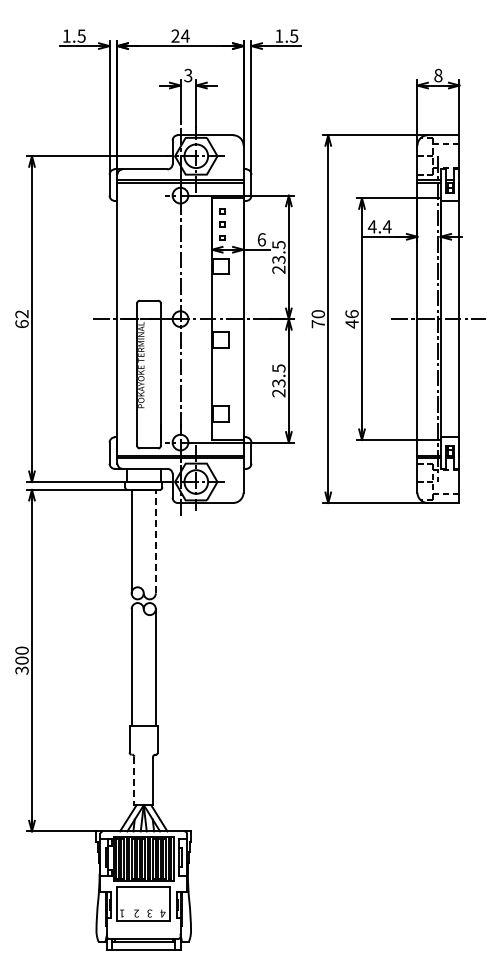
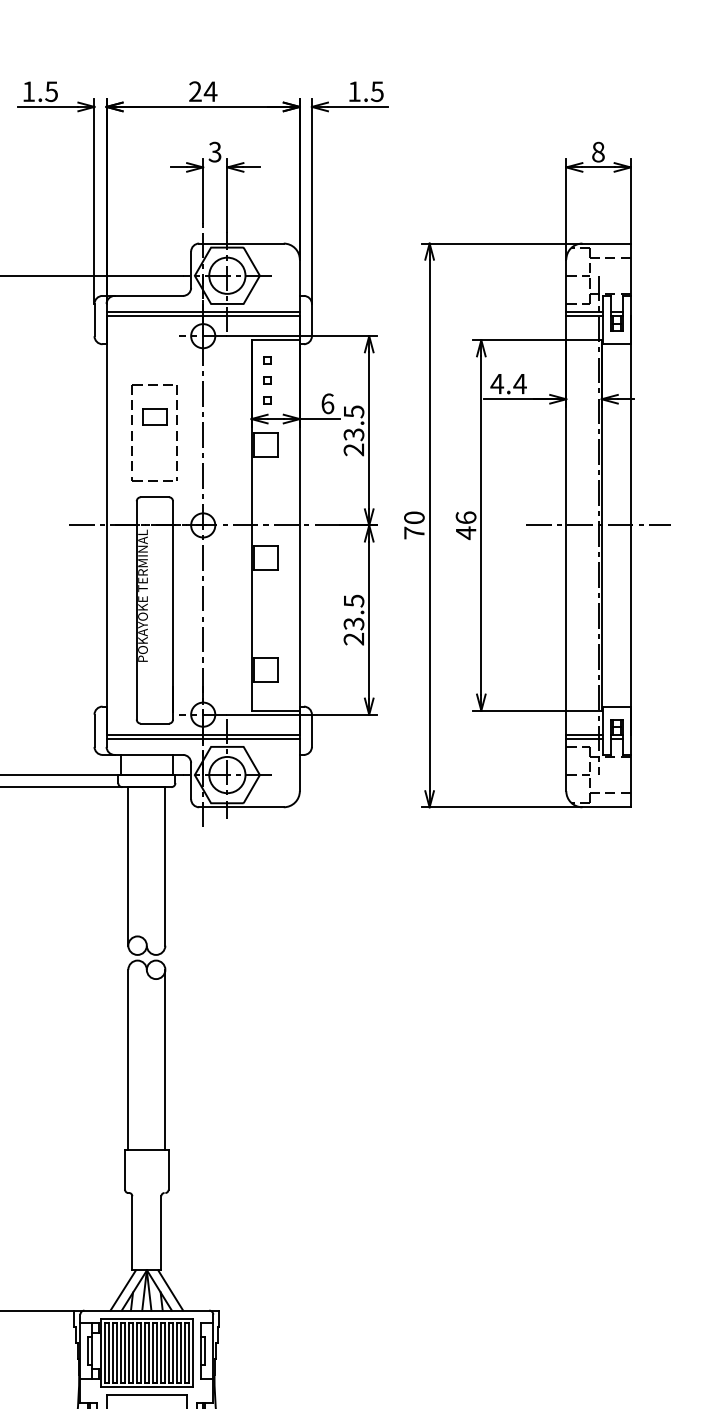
part: (148, 258) -> (154, 432), added
line: (155, 541) -> (164, 866), dashed -> solid
line: (134, 781) -> (132, 1234), dashed -> solid

